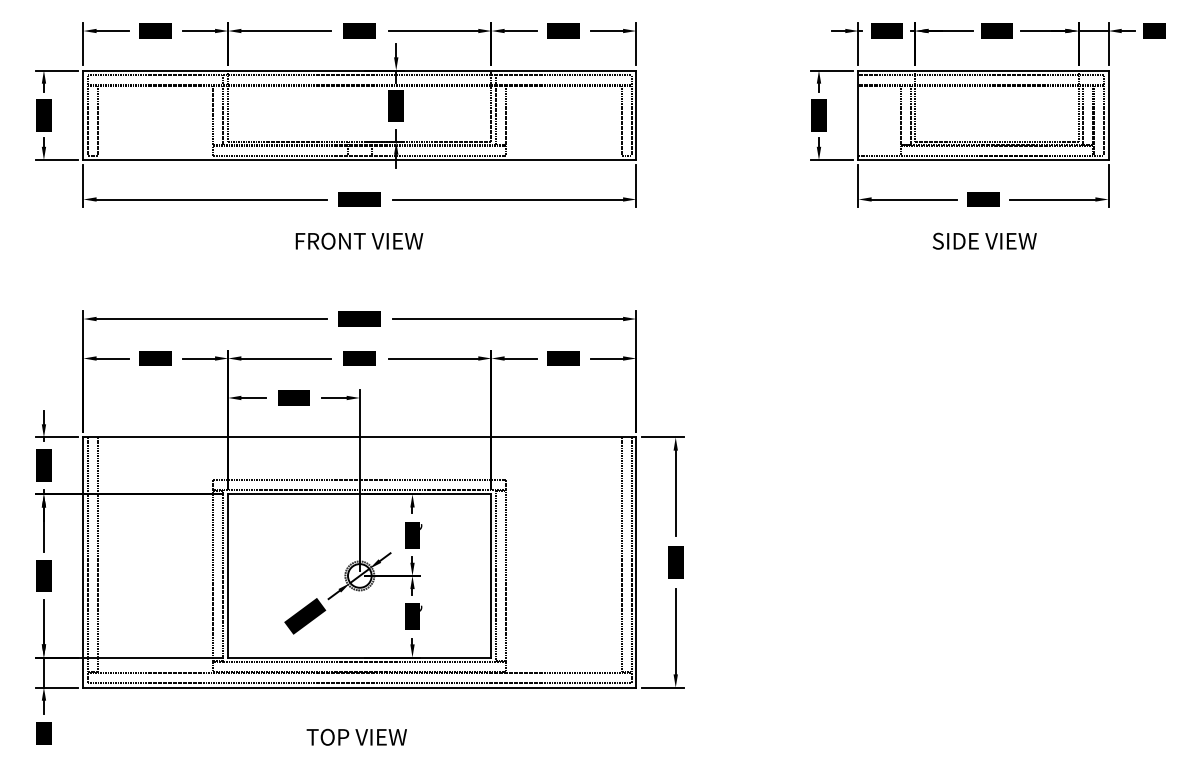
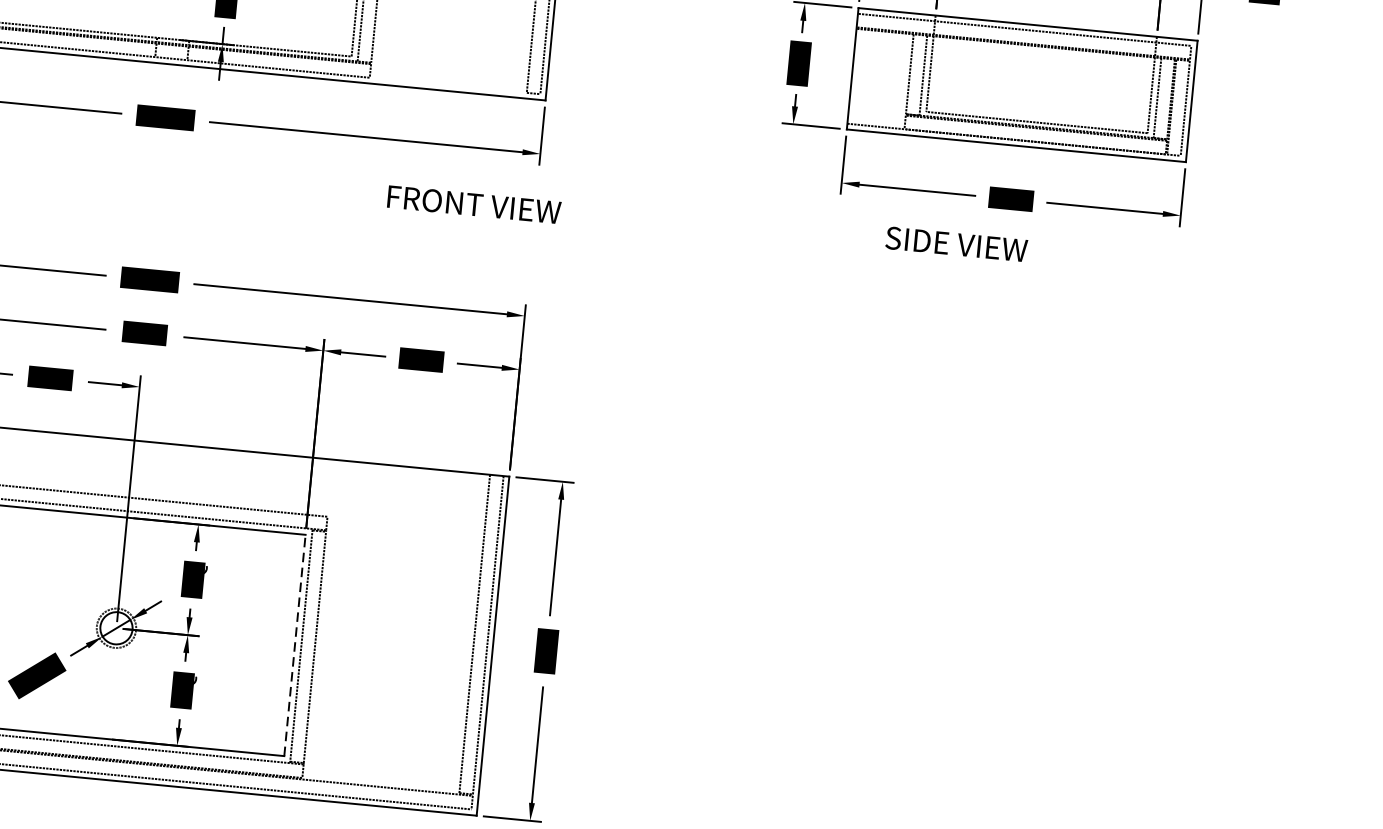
text: (359, 240) -> (474, 203), moved
text: (984, 240) -> (956, 243), moved
line: (491, 575) -> (295, 644), solid -> dashed

